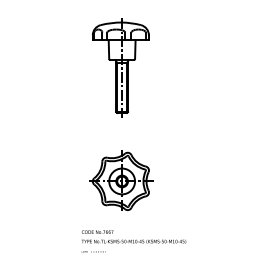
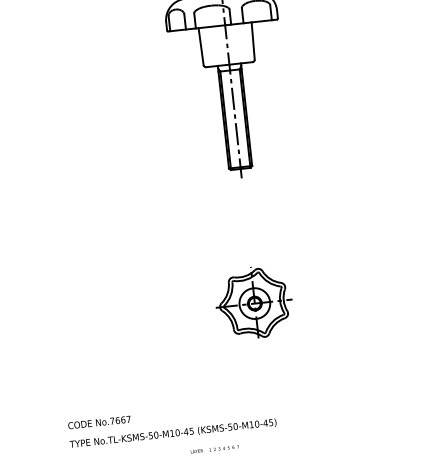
part: (121, 180) -> (253, 302), size x0.6
text: (133, 236) -> (171, 423), moved

